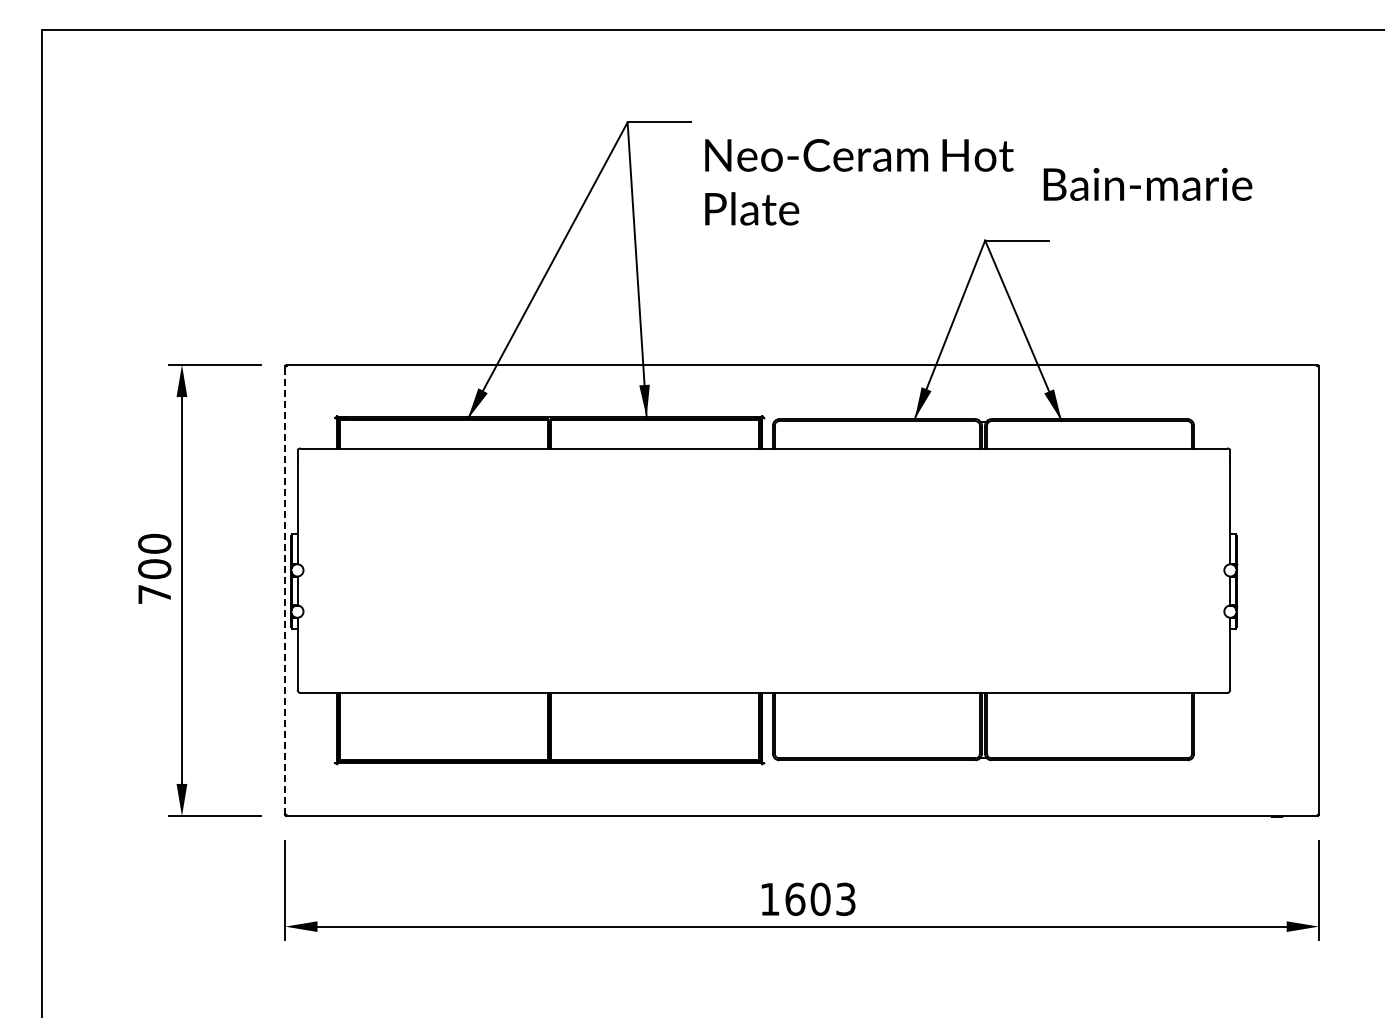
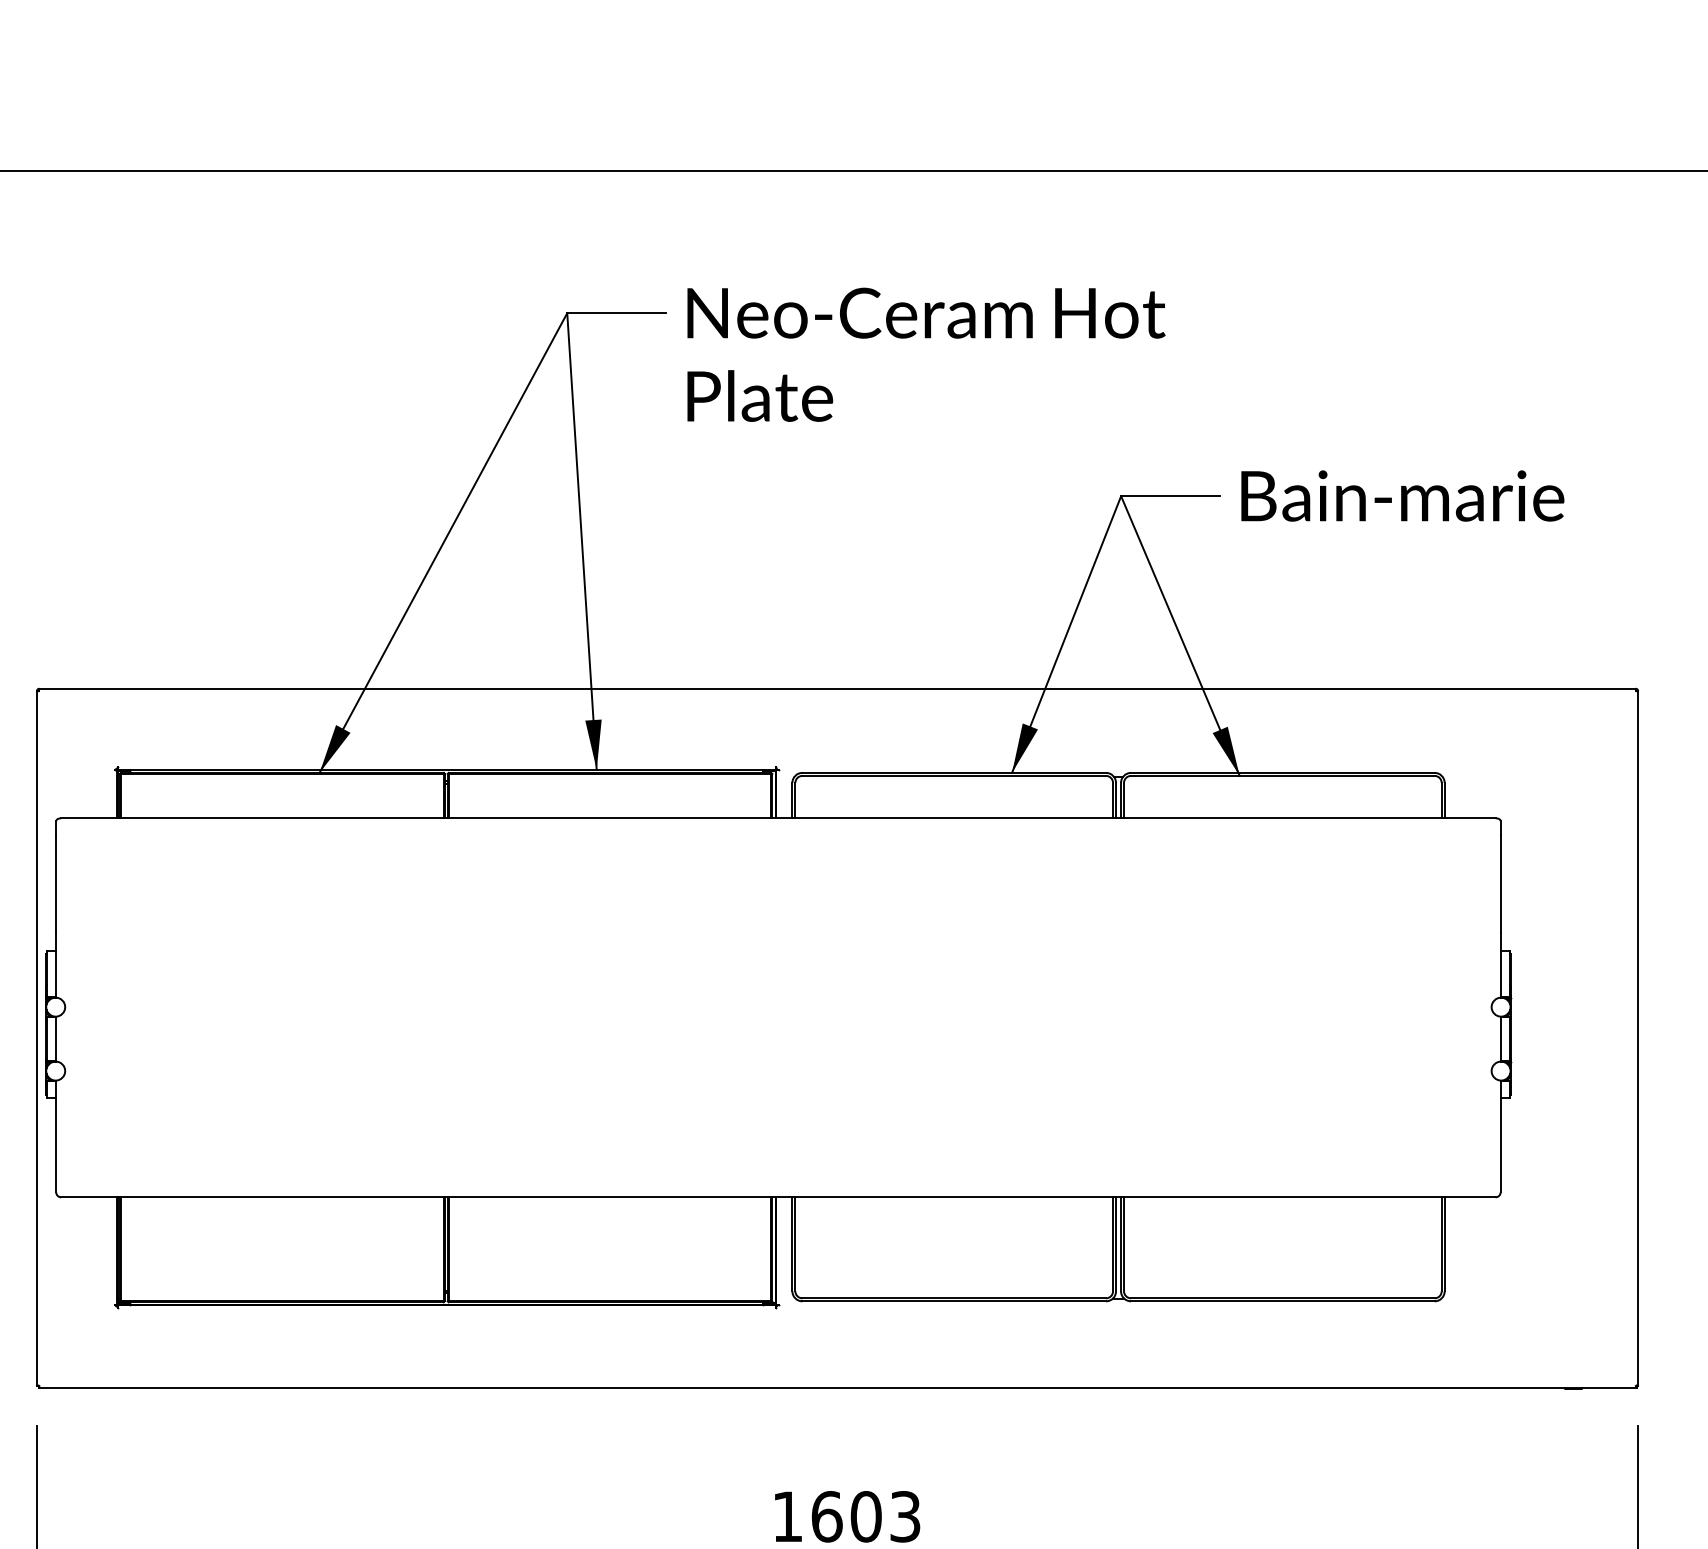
text: (859, 182) -> (926, 355), moved
text: (1147, 183) -> (1402, 494), moved
line: (285, 590) -> (37, 1038), dashed -> solid

